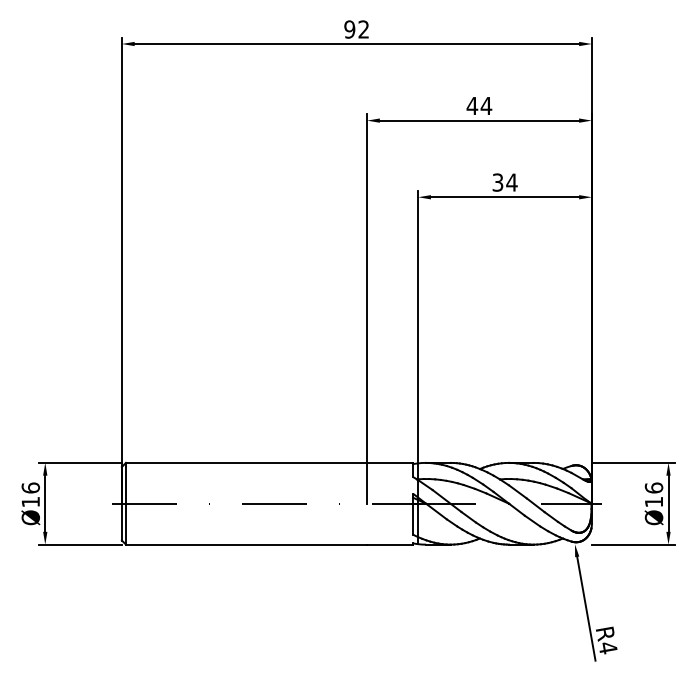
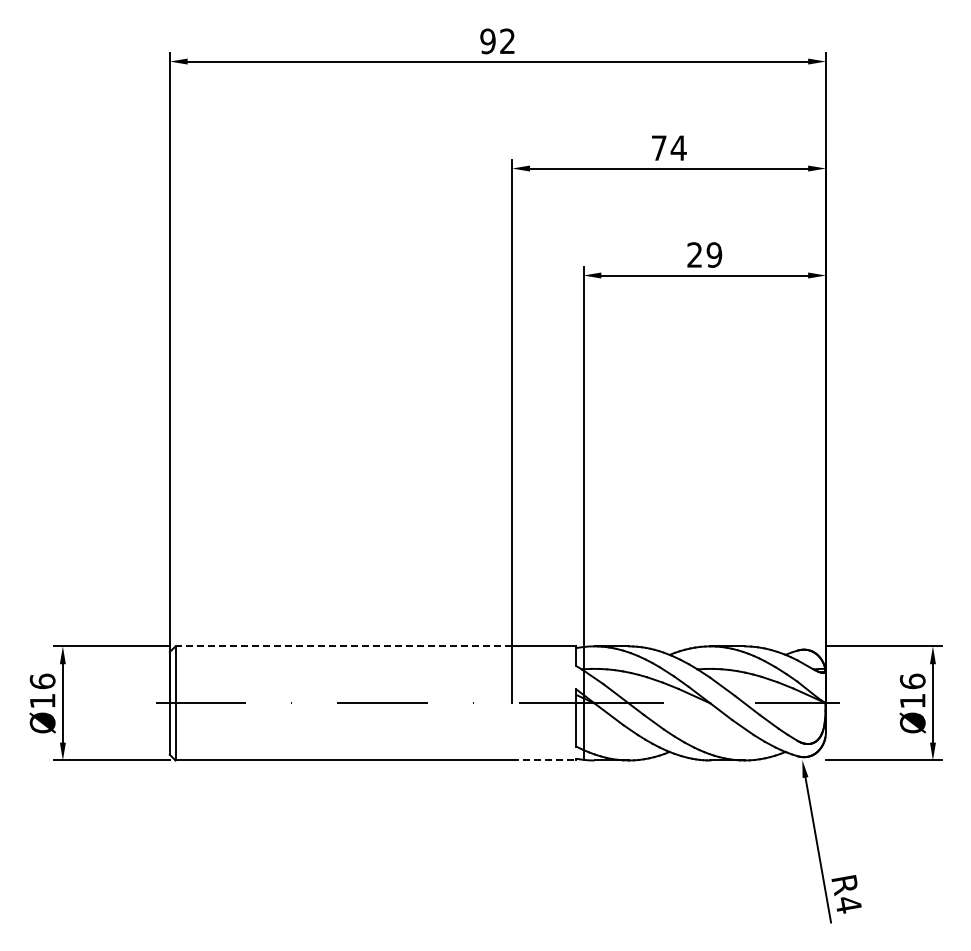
text: (472, 105) -> (659, 147), 44 -> 74
text: (504, 182) -> (704, 254), 34 -> 29
line: (246, 462) -> (343, 646), solid -> dashed
line: (390, 544) -> (544, 760), solid -> dashed

